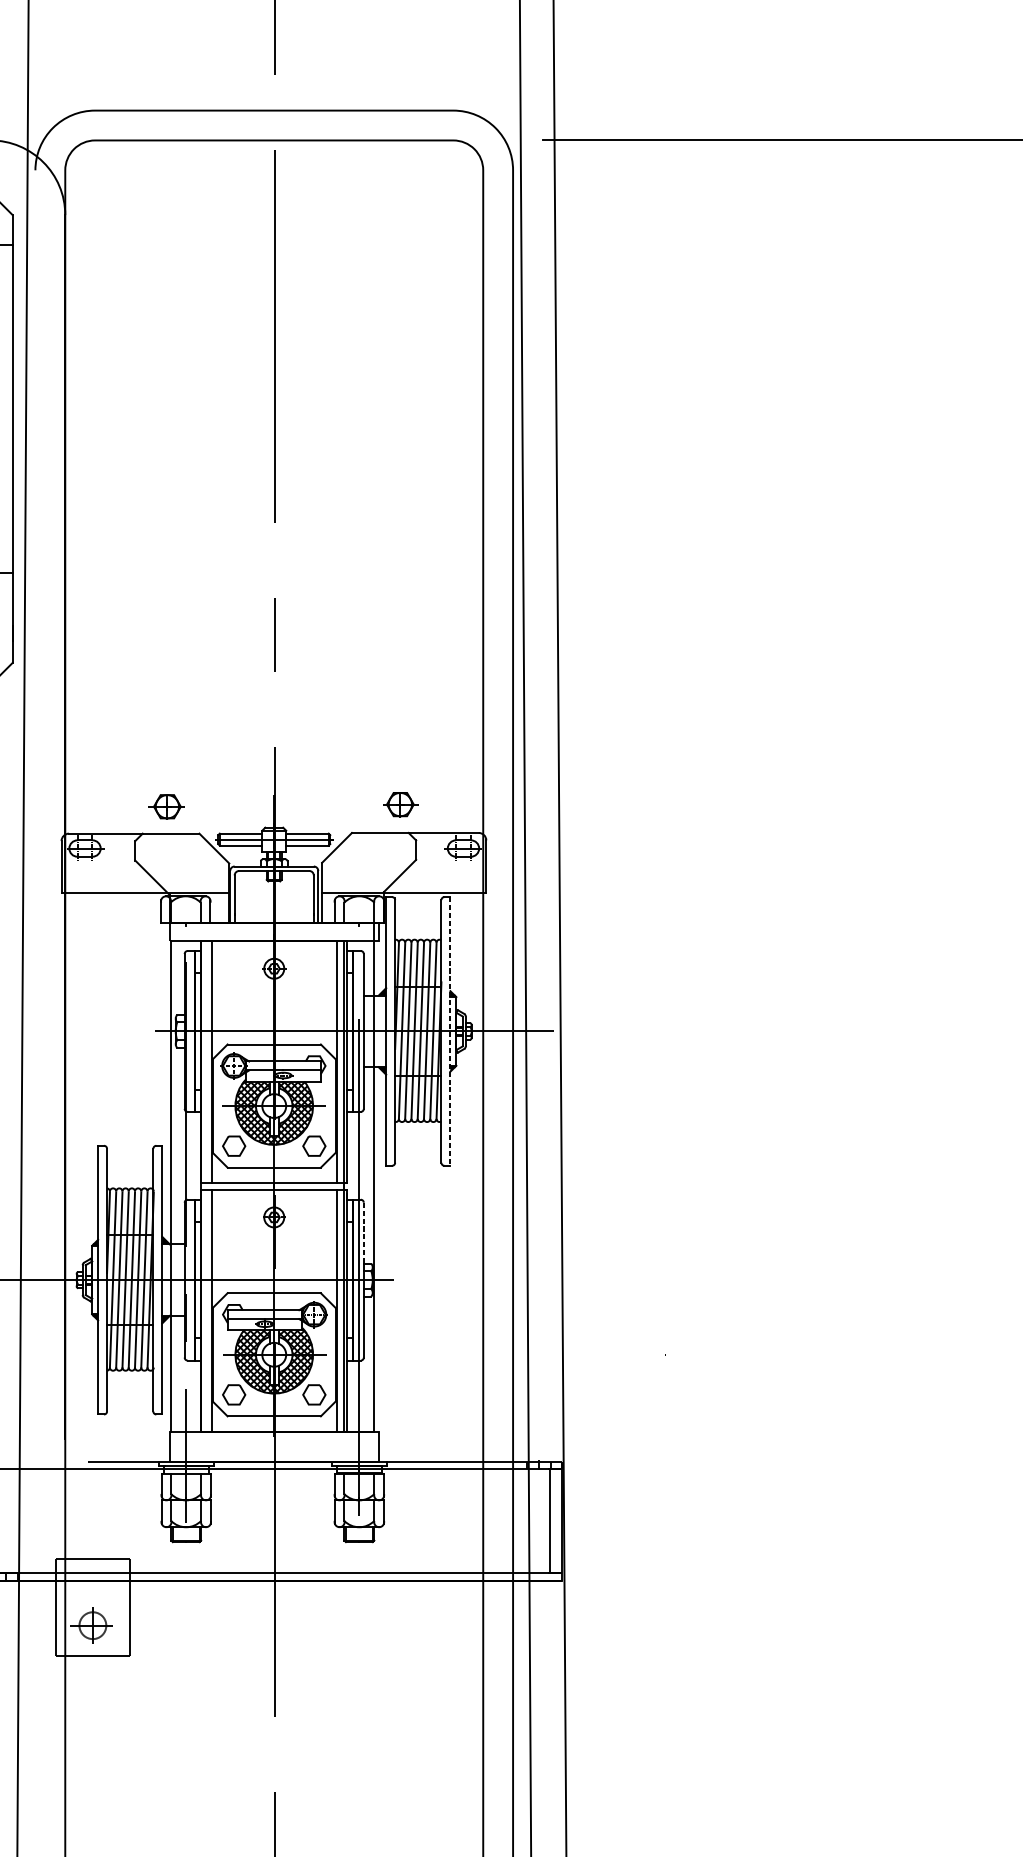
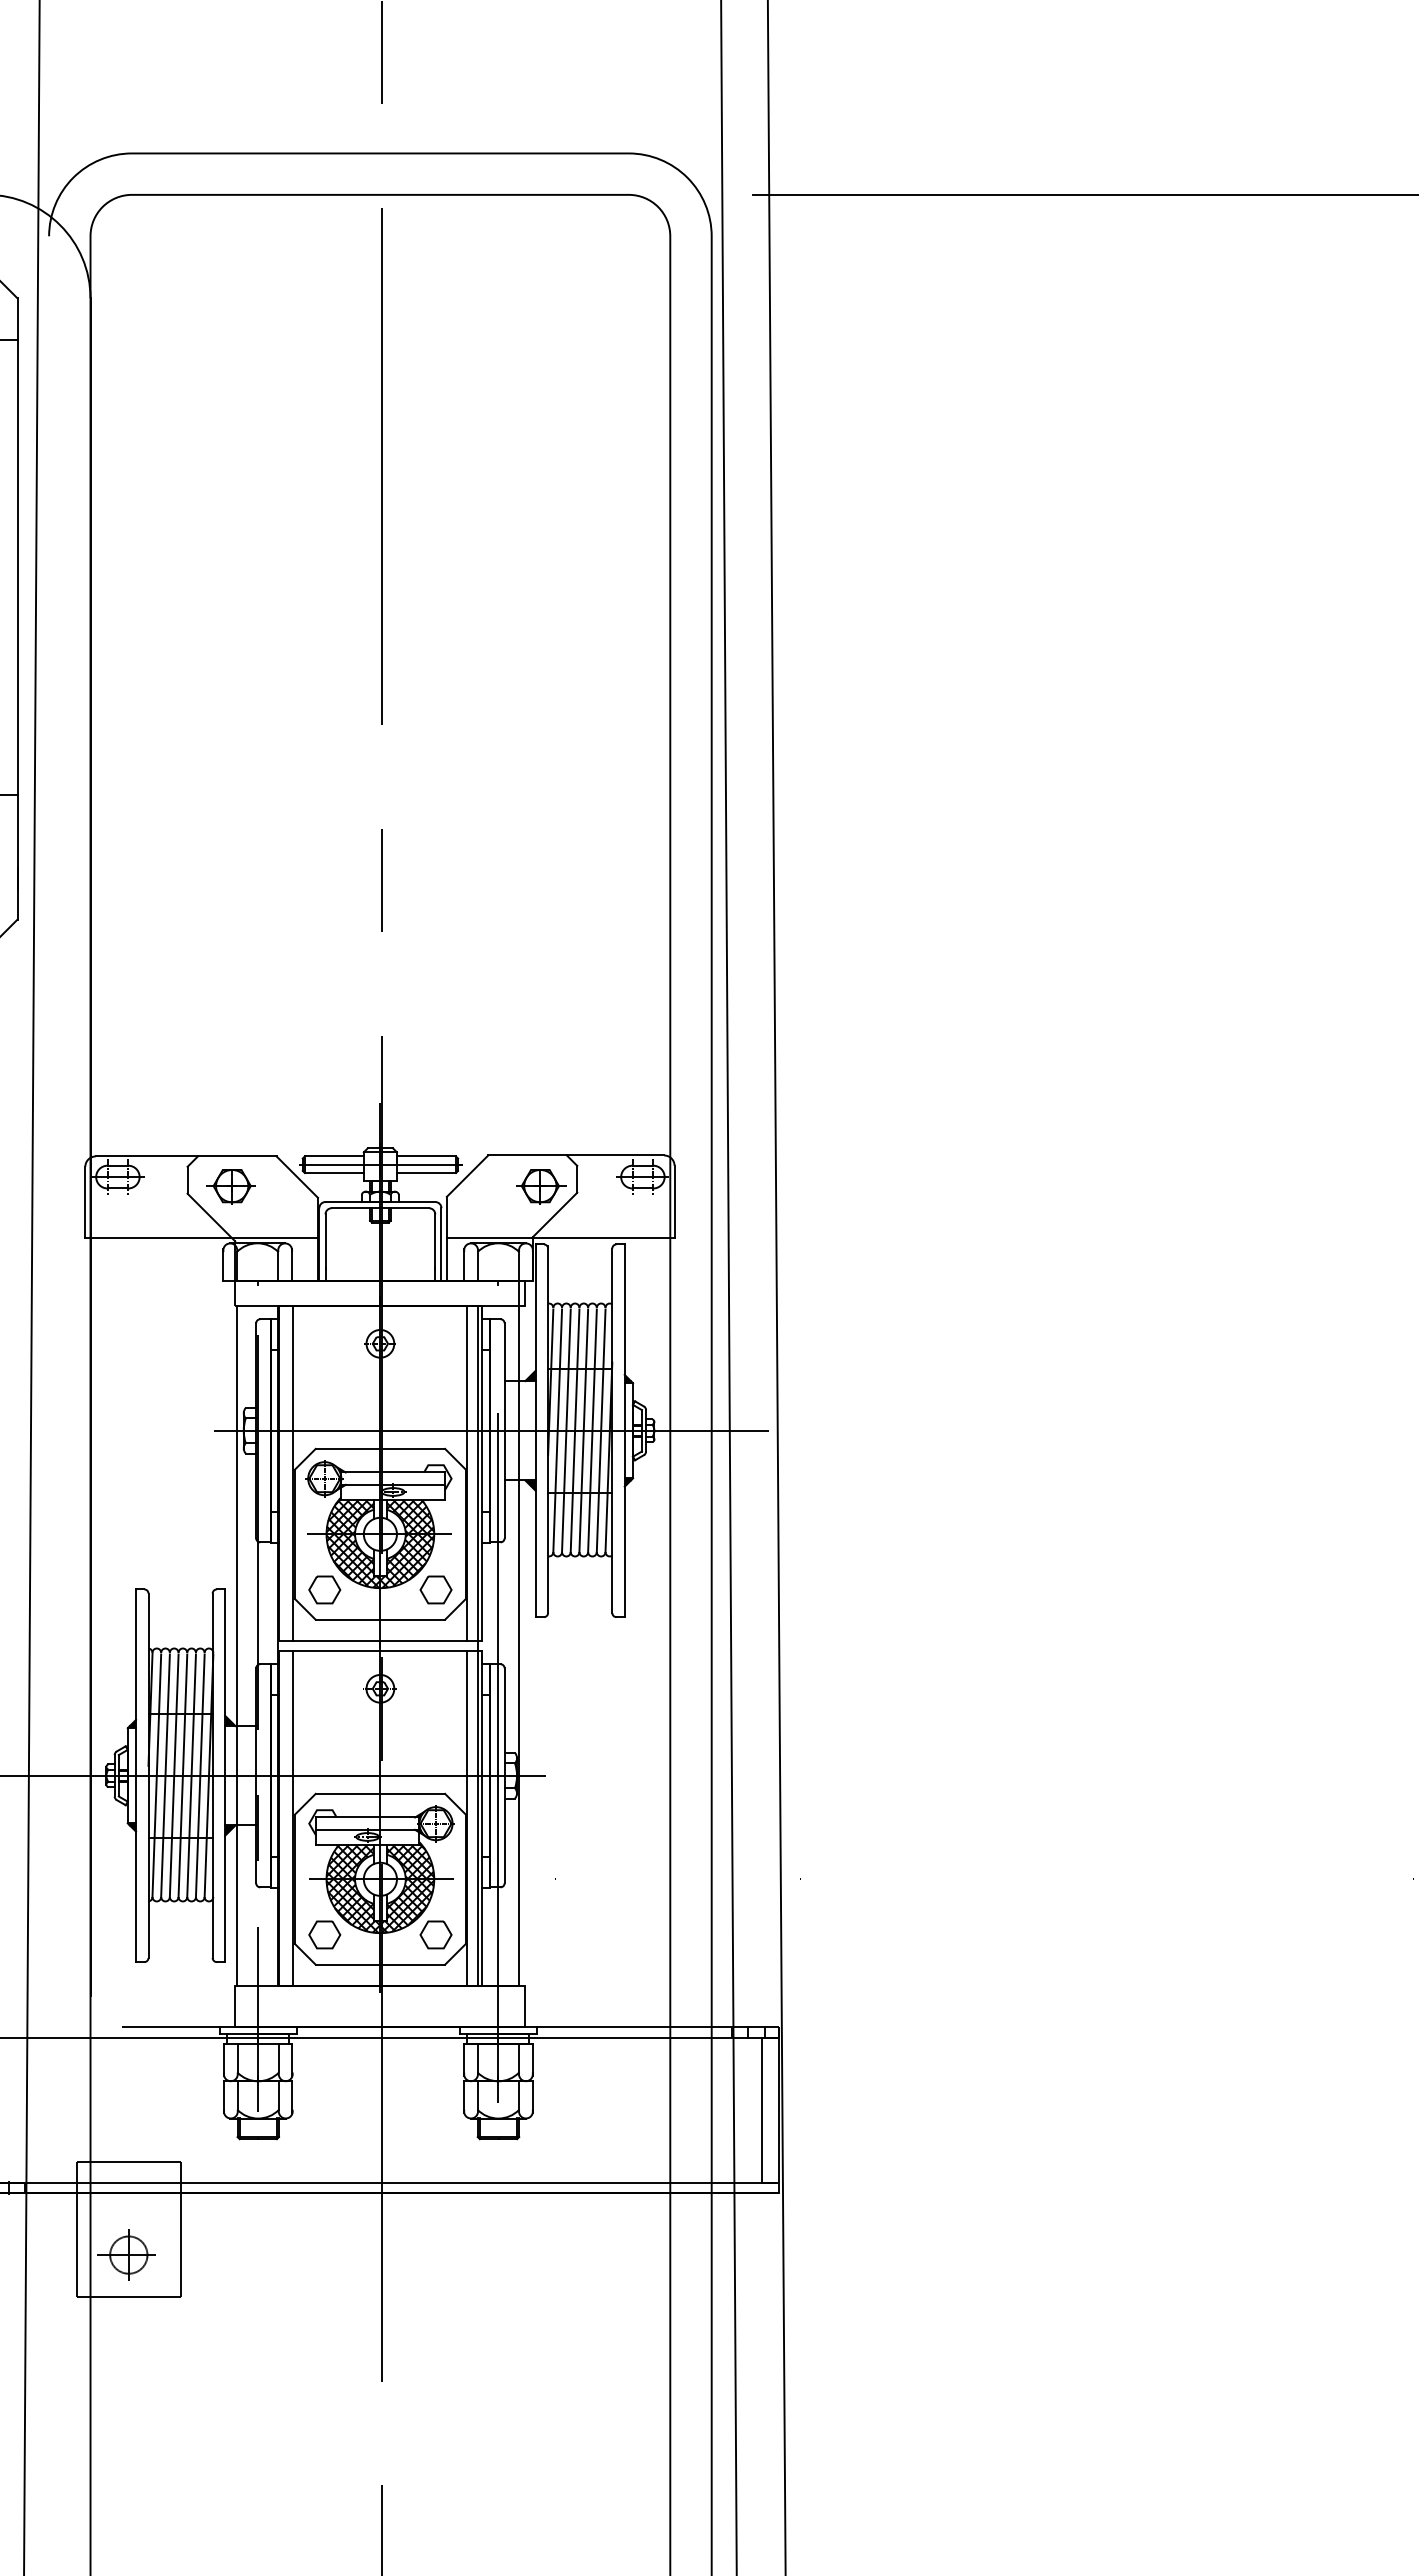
part: (401, 804) -> (541, 1186), moved
part: (166, 807) -> (230, 1186), moved
line: (450, 1031) -> (624, 1431), dashed -> solid
line: (363, 1233) -> (504, 1711), dashed -> solid

